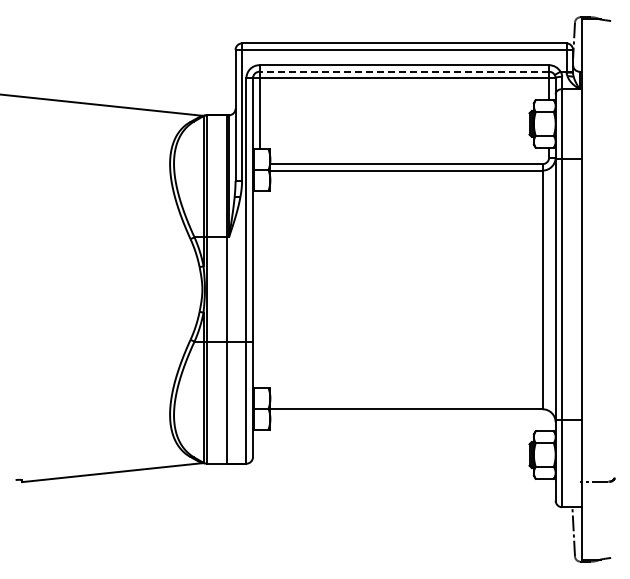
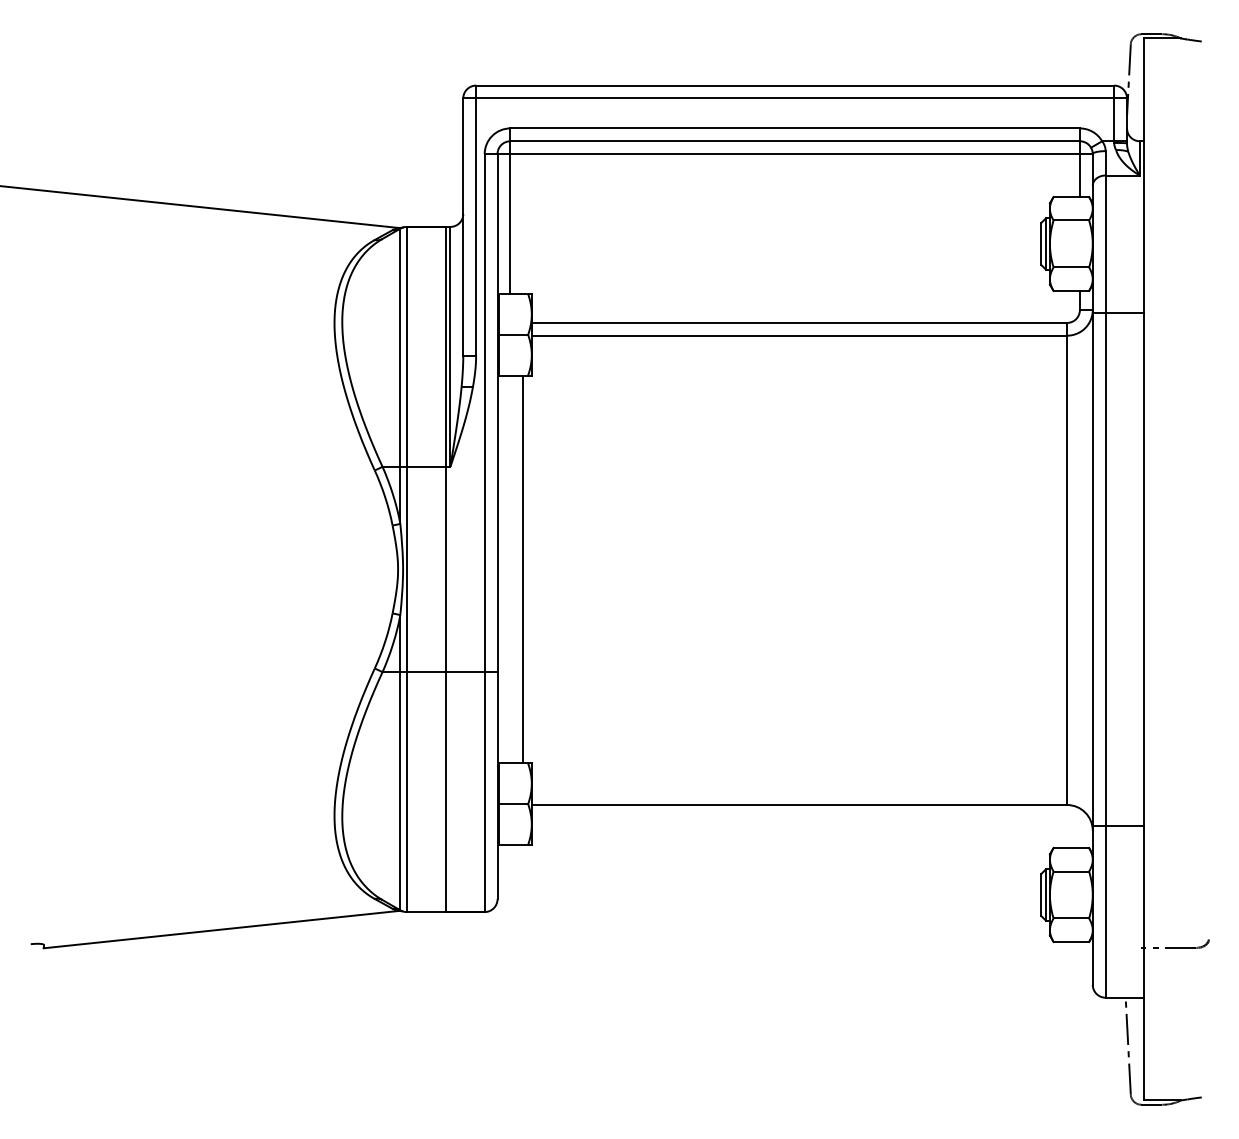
line: (404, 71) -> (795, 140), dashed -> solid
line: (266, 289) -> (524, 569), added

